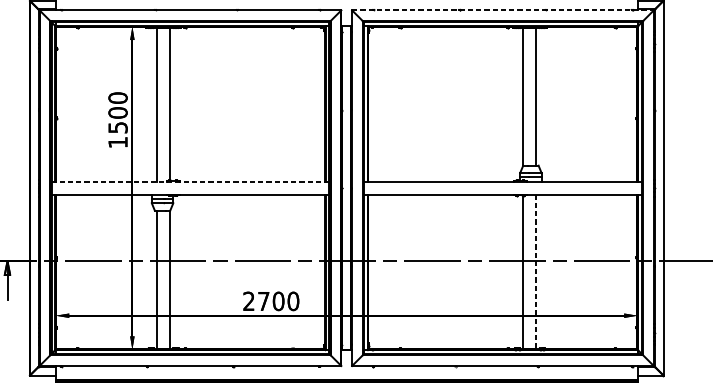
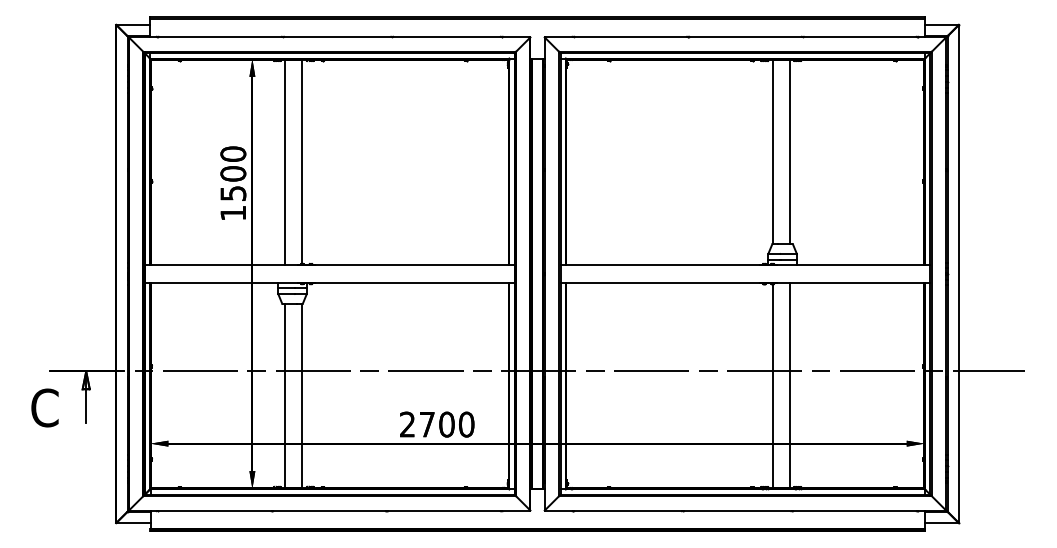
line: (503, 10) -> (745, 37), dashed -> solid
line: (190, 181) -> (329, 265), dashed -> solid
line: (536, 272) -> (789, 385), dashed -> solid

